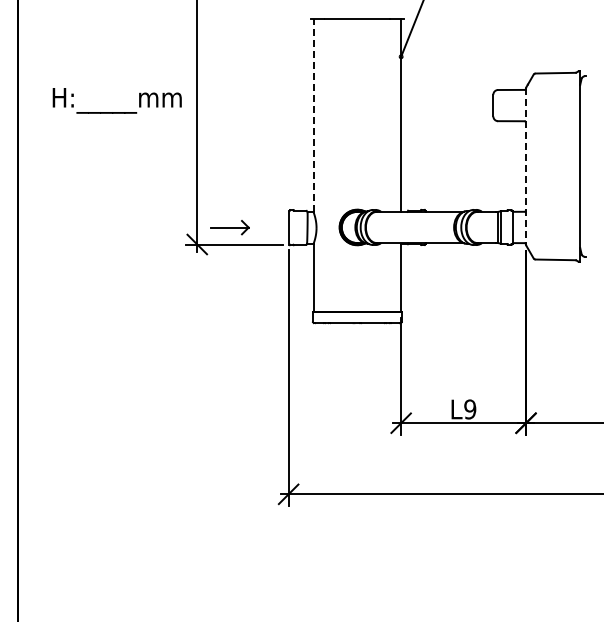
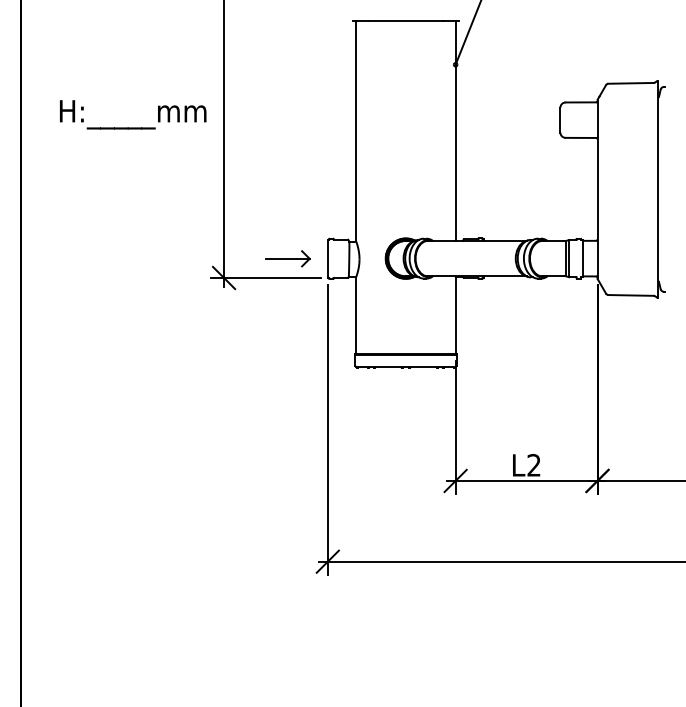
line: (313, 115) -> (356, 131), dashed -> solid
line: (526, 167) -> (598, 190), dashed -> solid
part: (229, 227) -> (287, 258), moved
text: (470, 409) -> (534, 465), L9 -> L2

